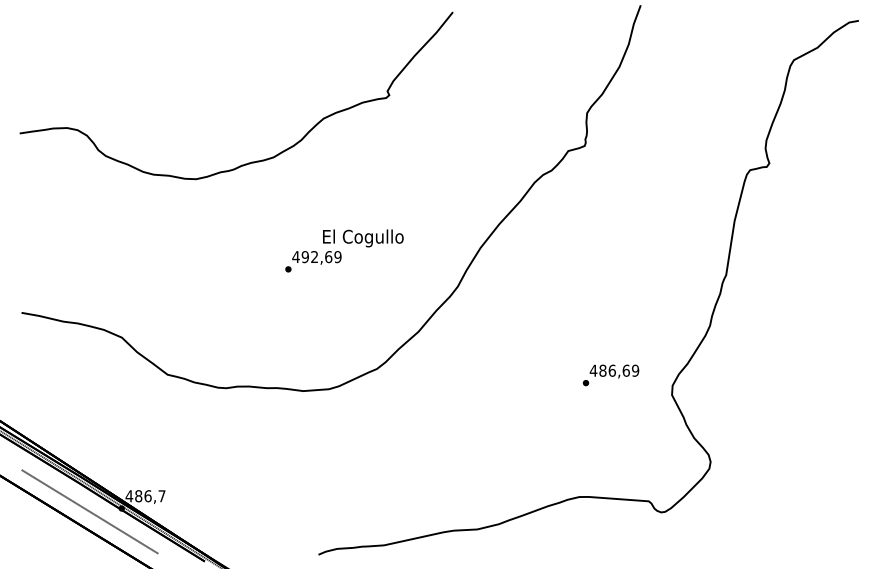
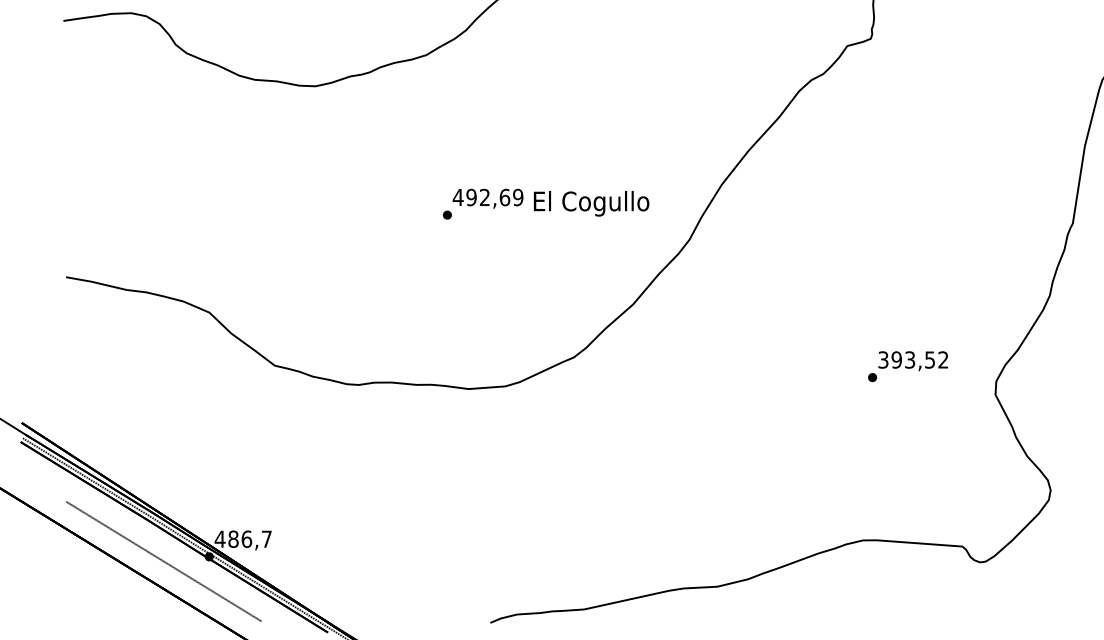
text: (363, 238) -> (591, 203), moved
text: (614, 370) -> (913, 359), 486,69 -> 393,52

